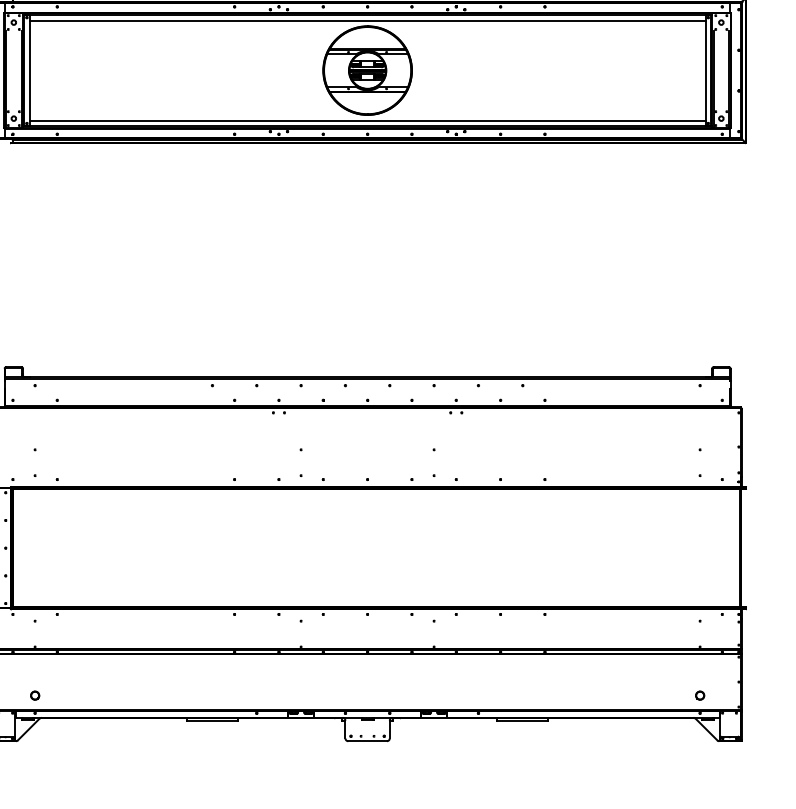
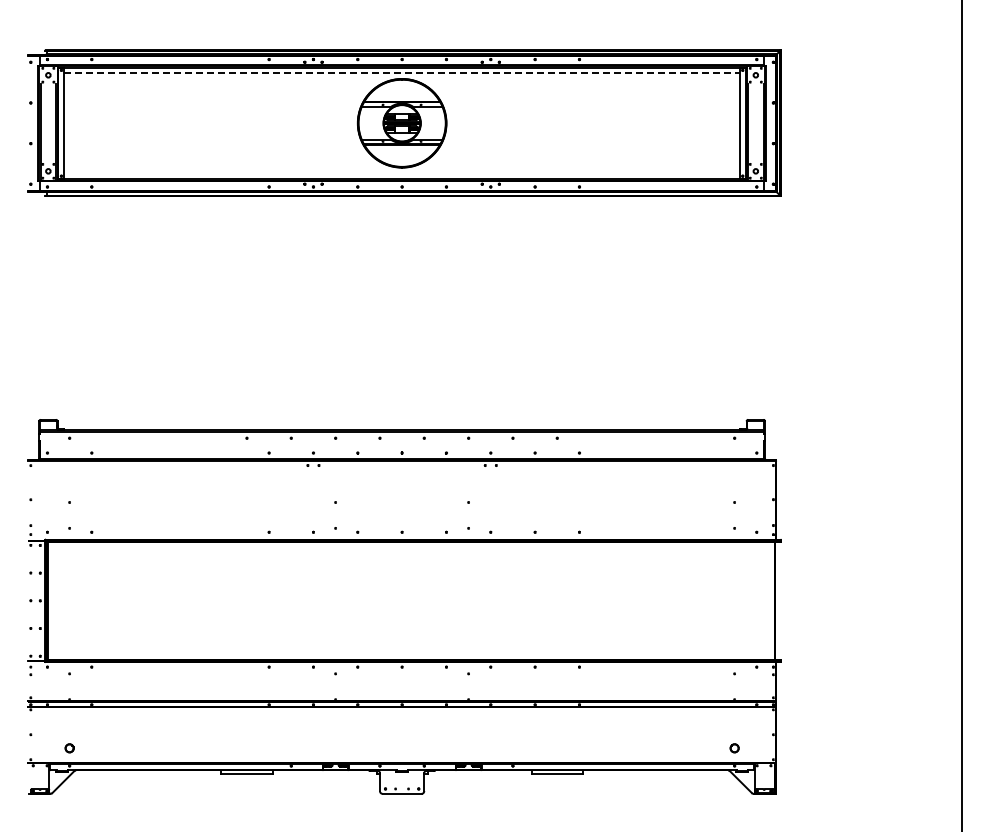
line: (367, 20) -> (402, 73), solid -> dashed
line: (367, 120) -> (402, 173), removed

